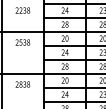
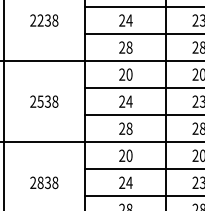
text: (22, 42) -> (43, 101), moved
text: (22, 84) -> (43, 182), moved

